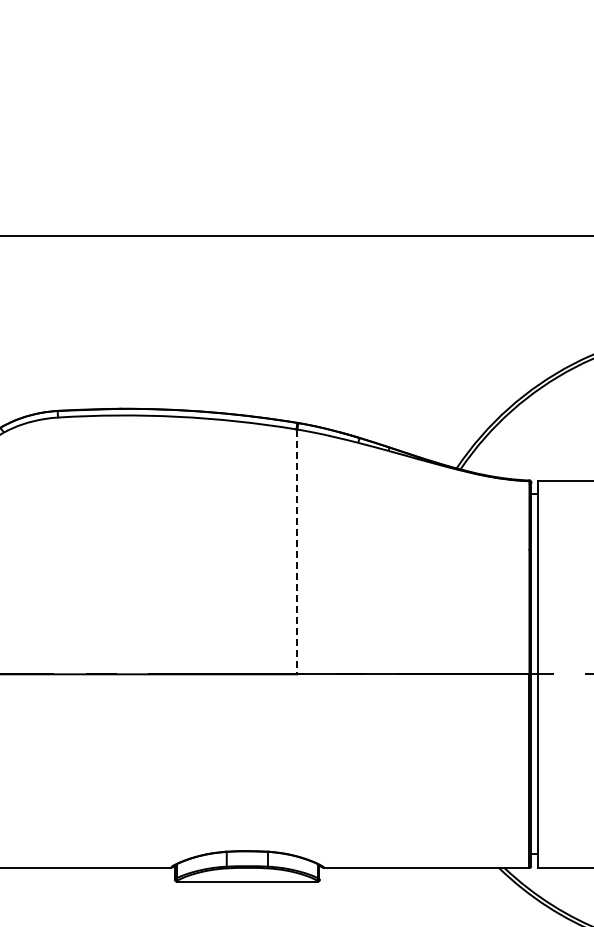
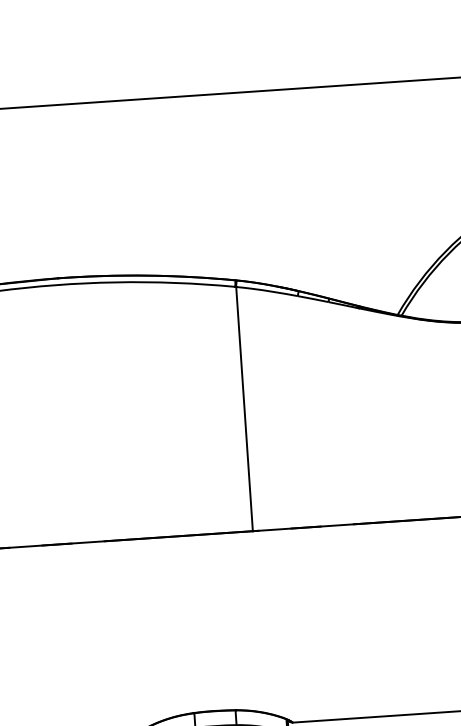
line: (297, 552) -> (244, 409), dashed -> solid

